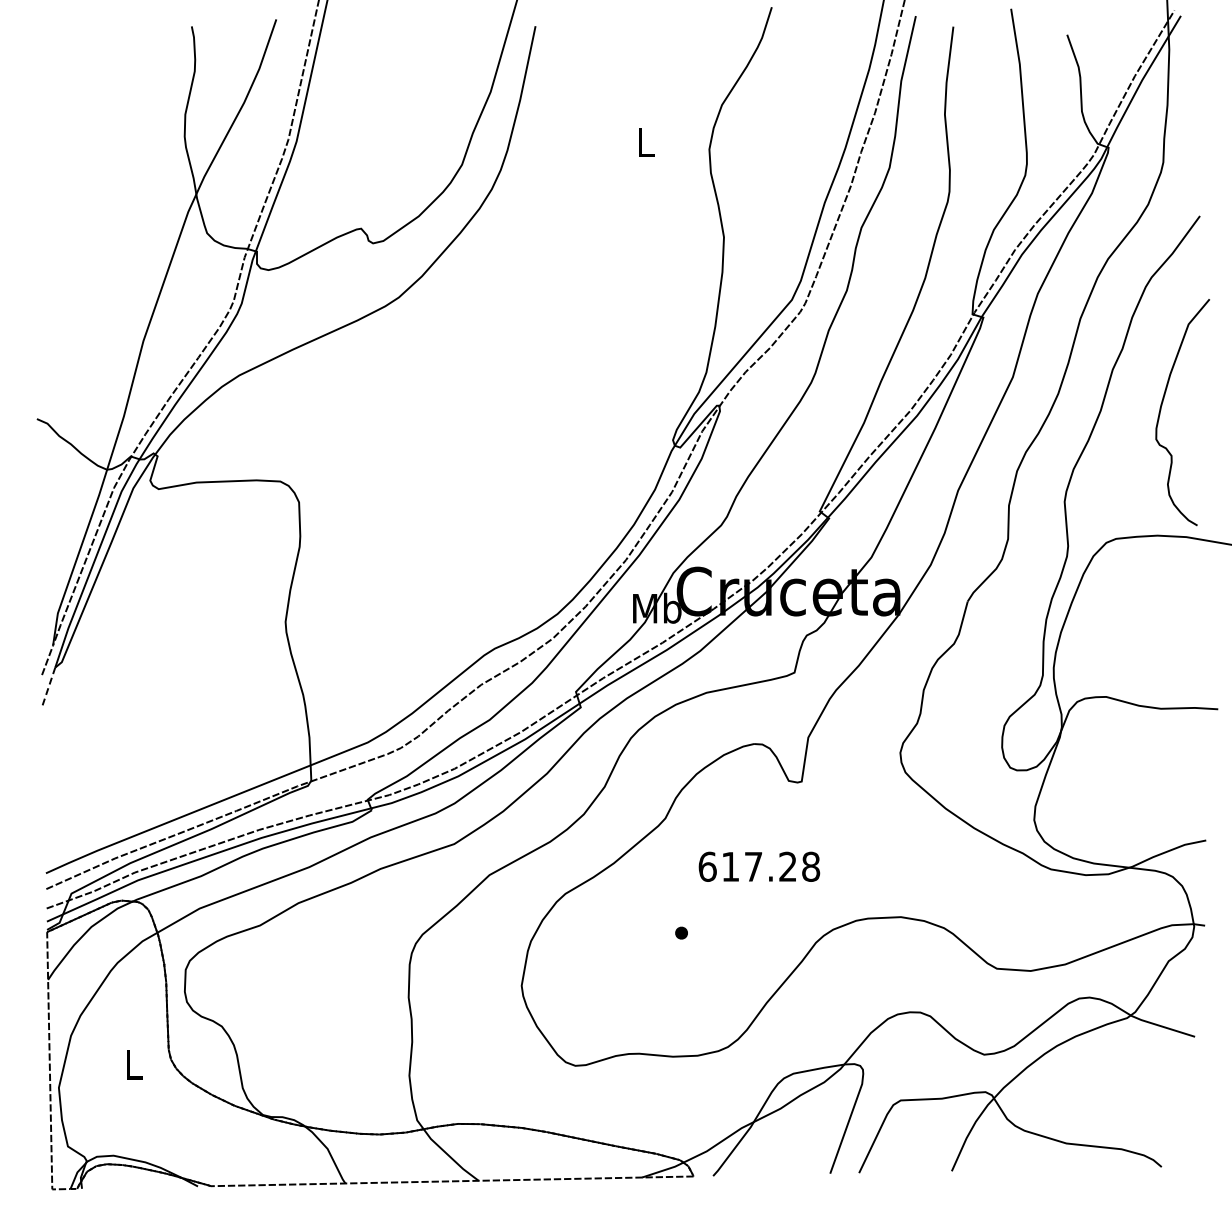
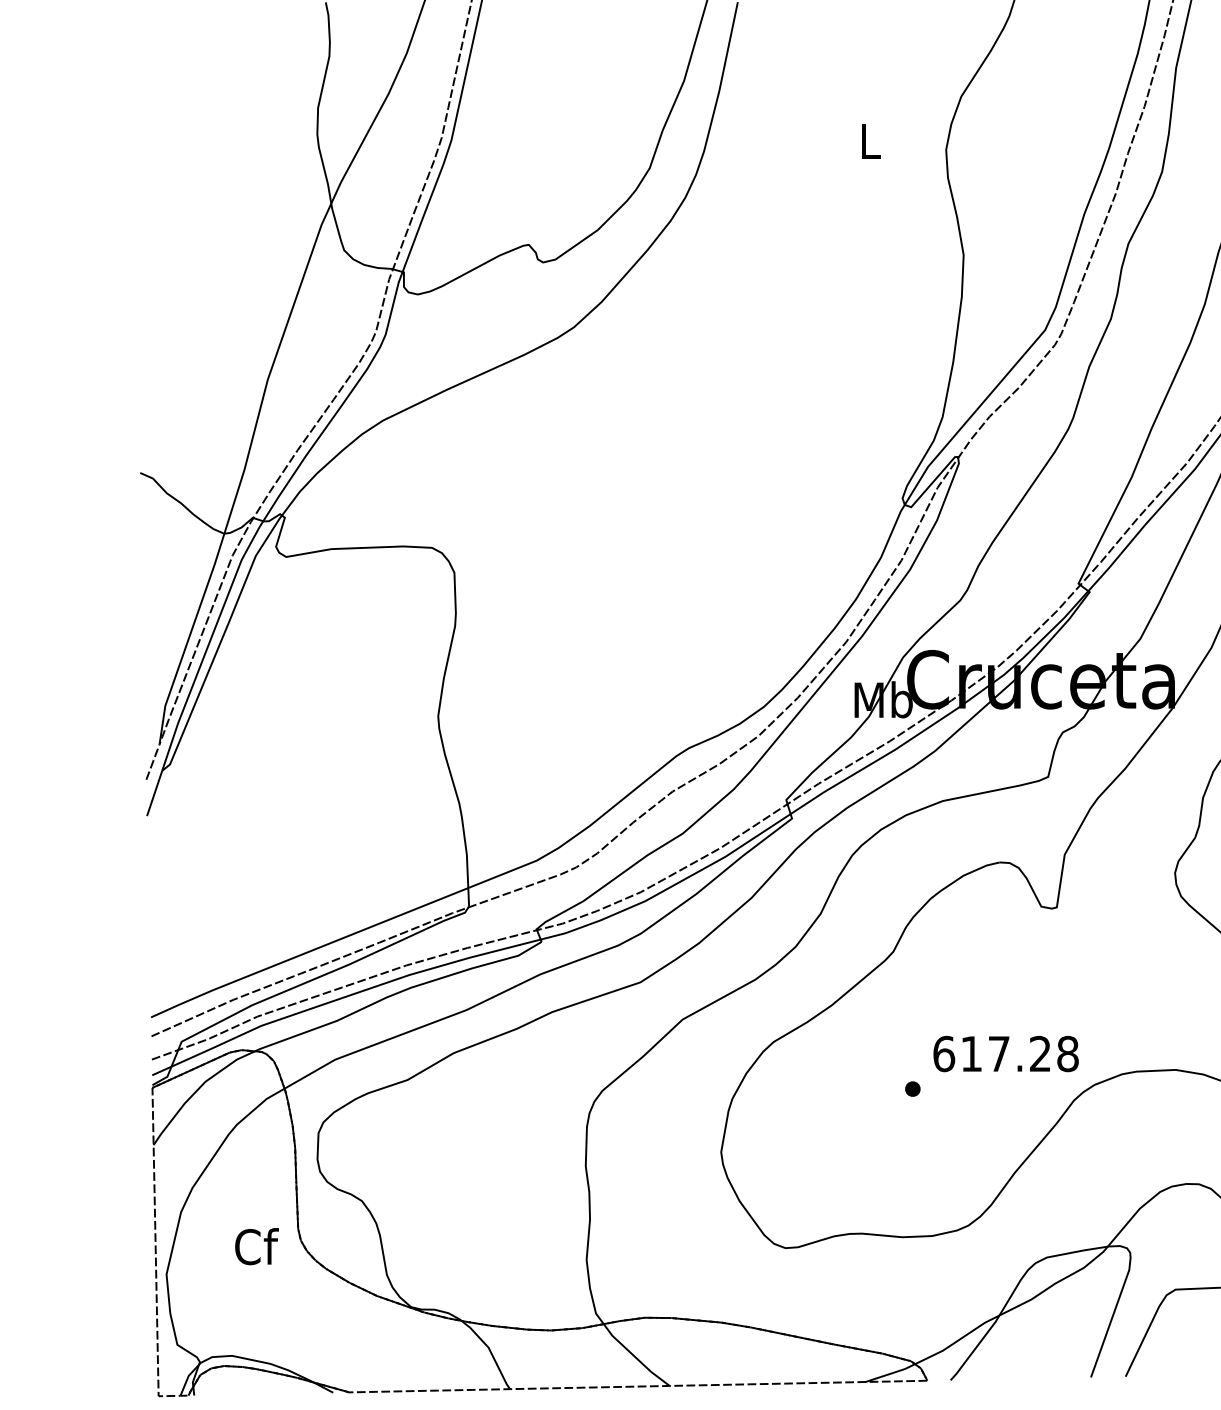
line: (48, 686) -> (154, 793), dashed -> solid
text: (759, 866) -> (1006, 1053), moved
text: (134, 1064) -> (257, 1246), L -> Cf

